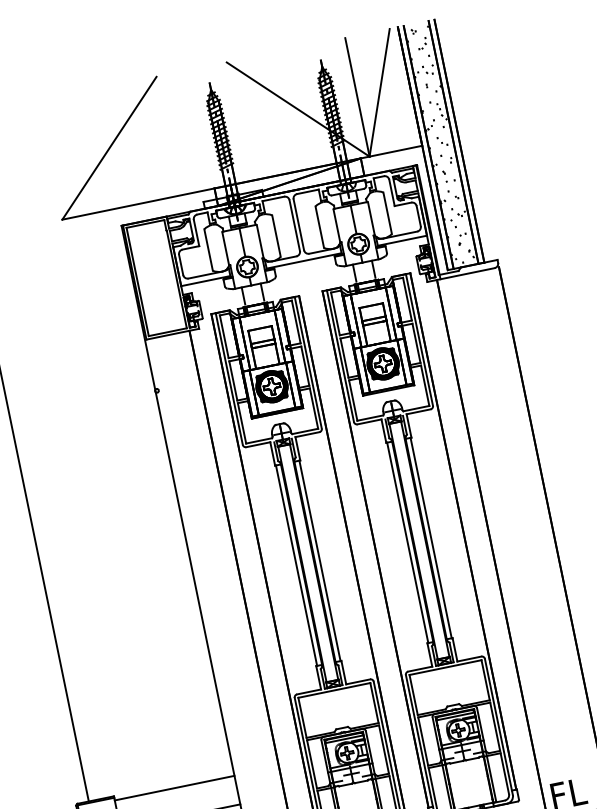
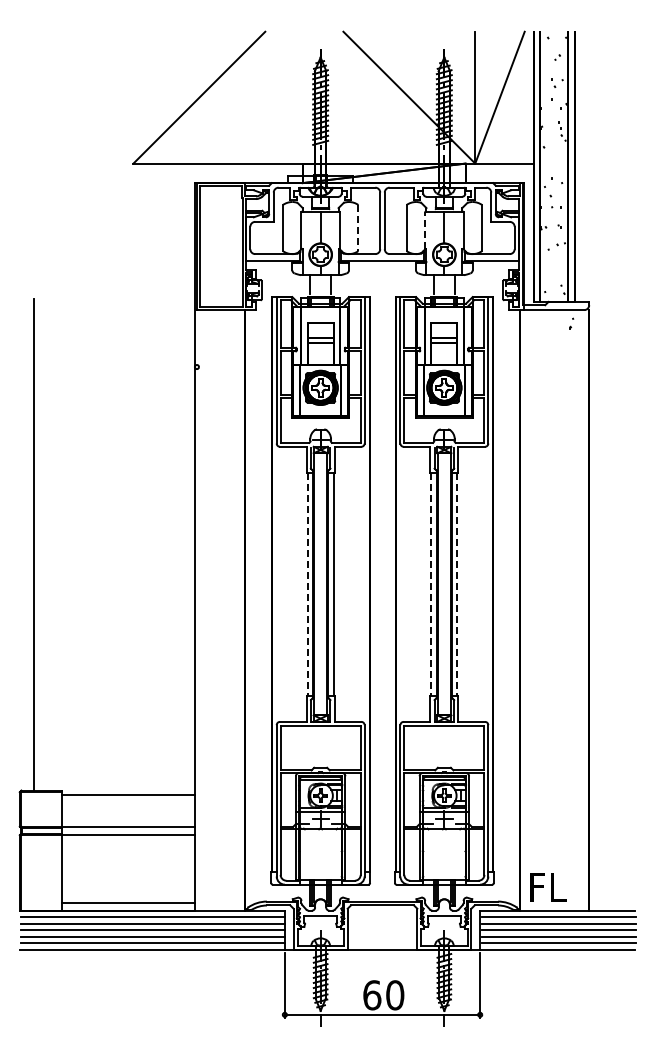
line: (337, 225) -> (425, 230), solid -> dashed
line: (276, 236) -> (358, 228), solid -> dashed
part: (459, 240) -> (571, 323), moved
line: (431, 538) -> (457, 584), solid -> dashed
line: (407, 542) -> (431, 584), solid -> dashed
line: (296, 565) -> (307, 584), solid -> dashed

